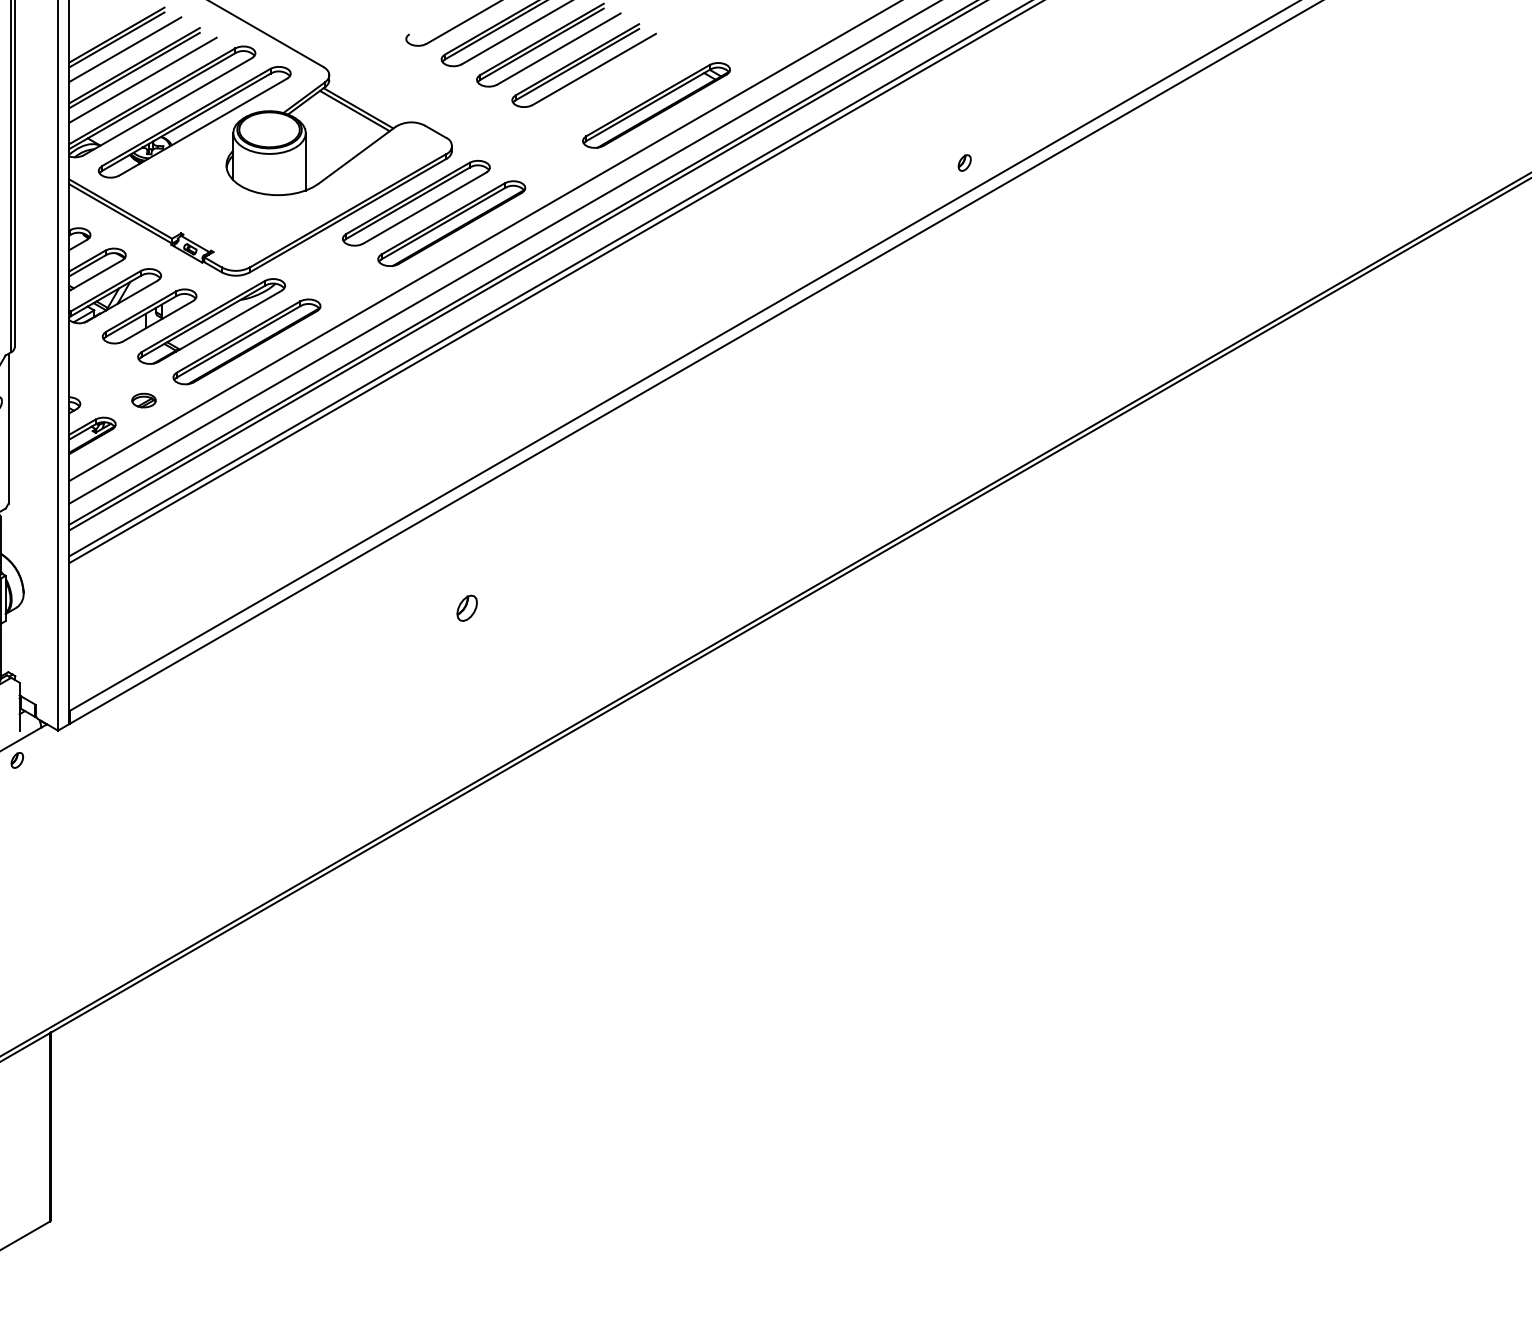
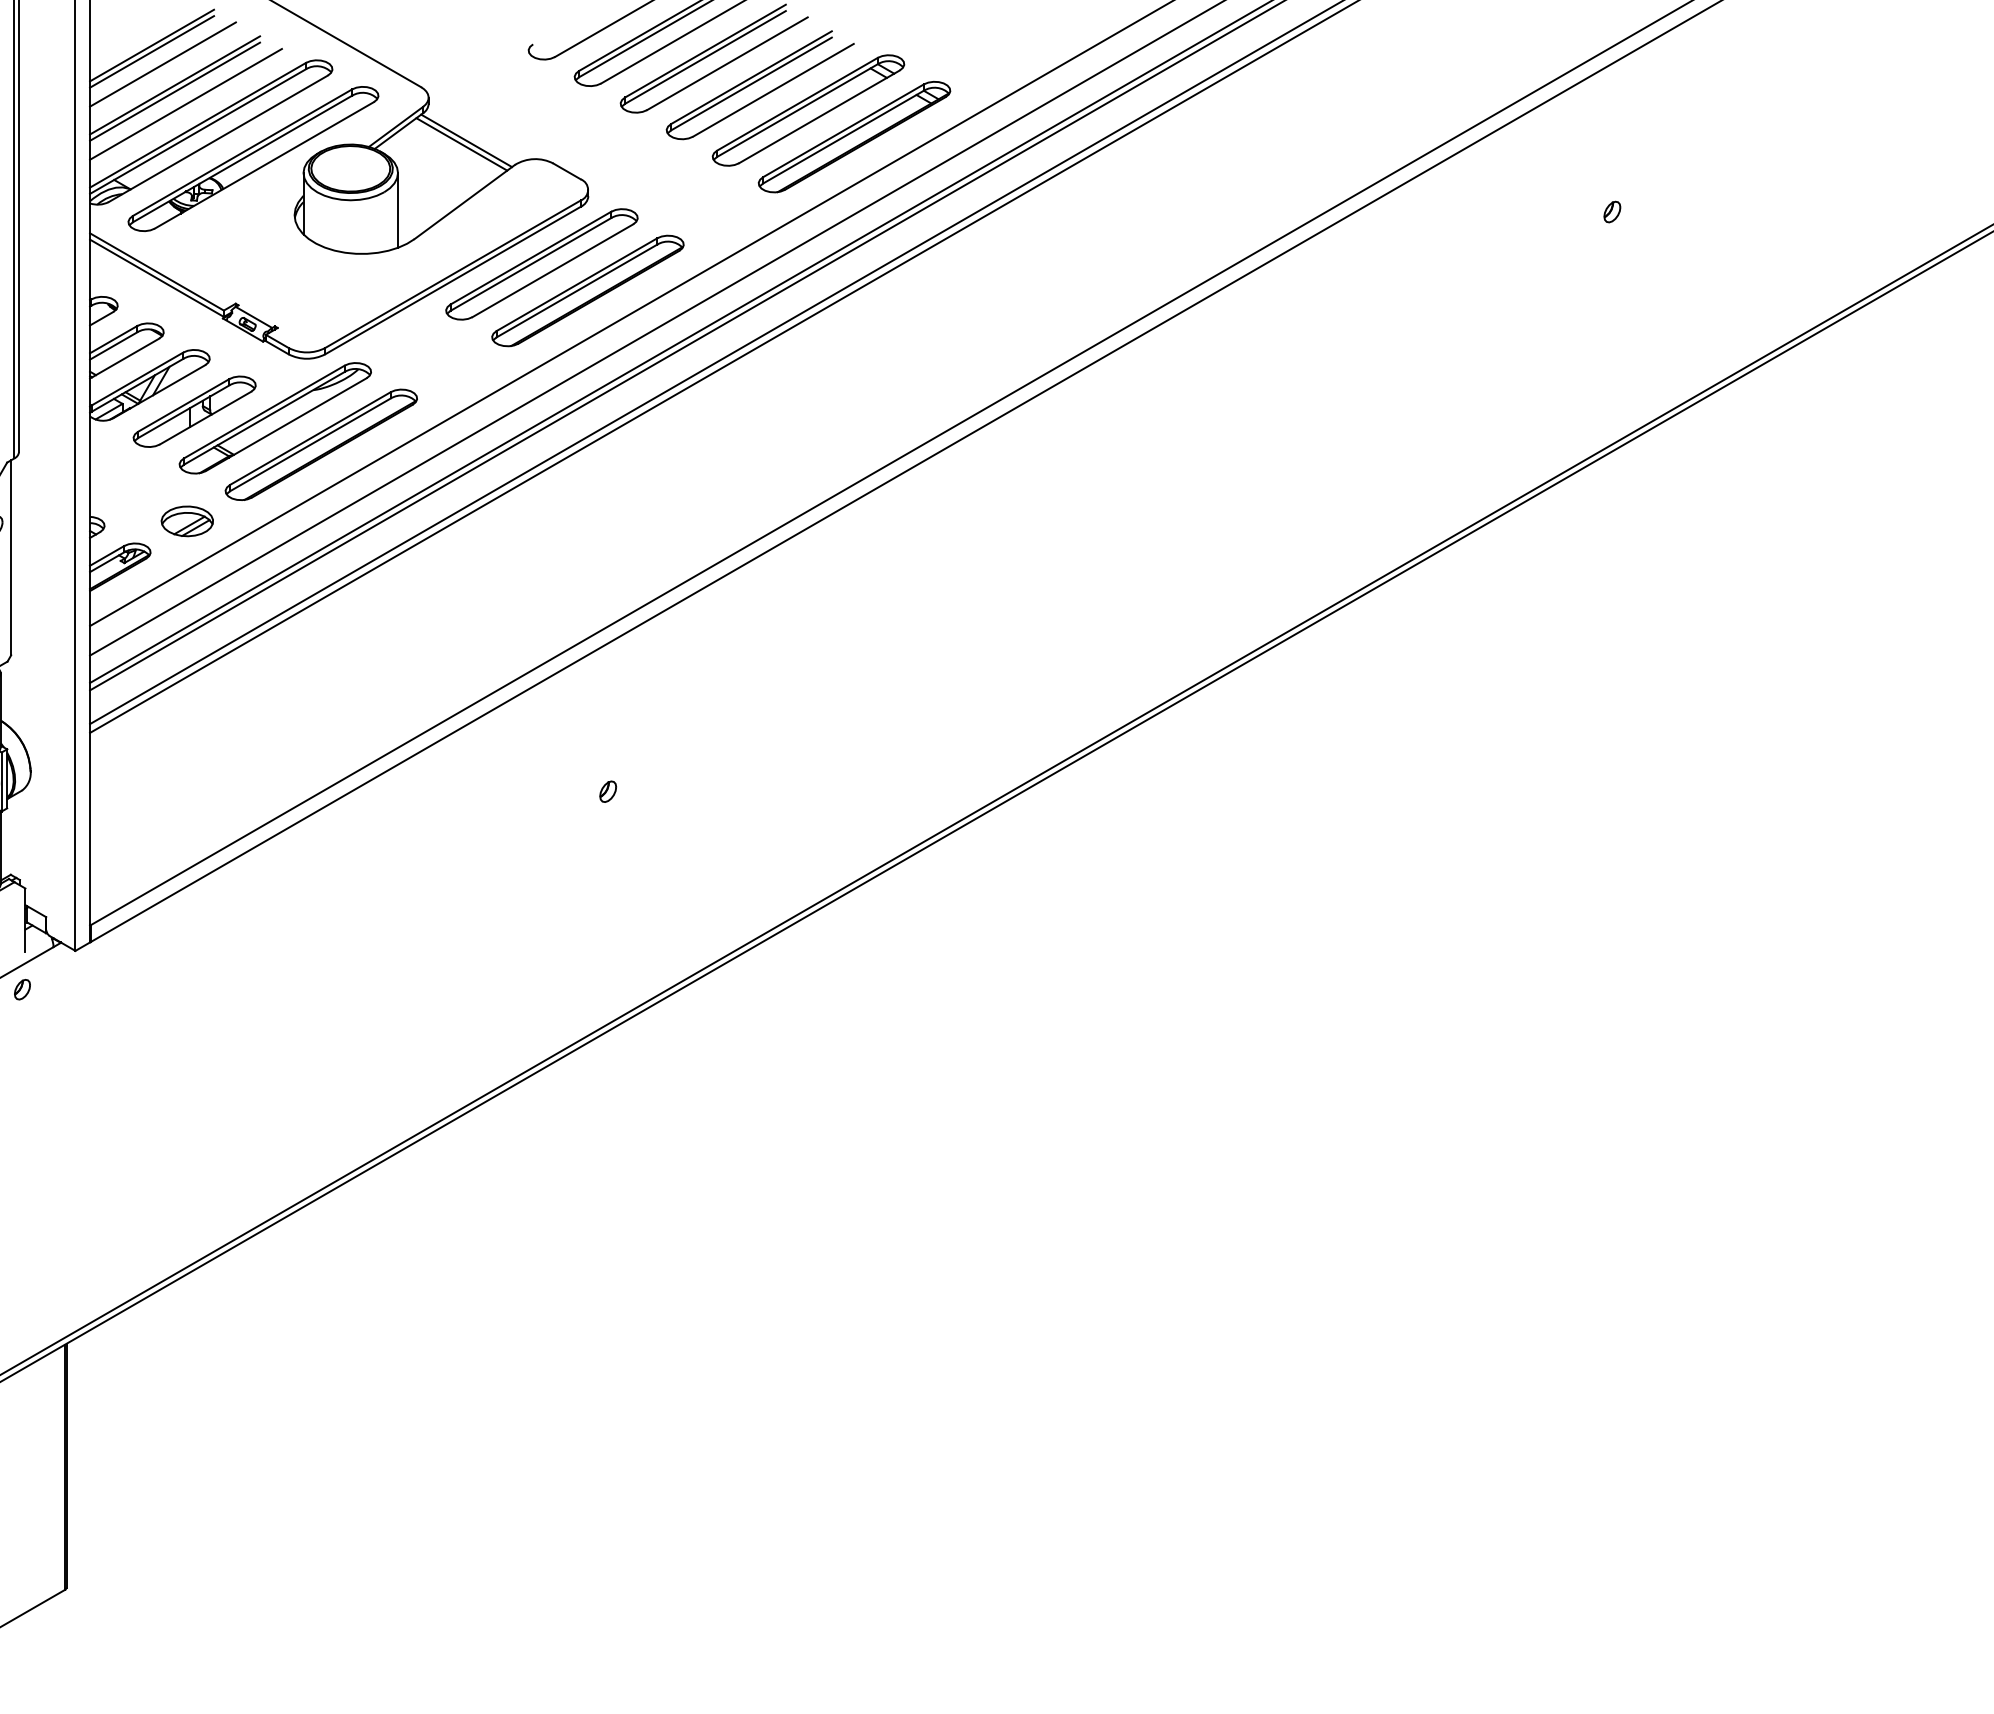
part: (620, 84) -> (807, 109), added
part: (964, 162) -> (1612, 211), moved
part: (143, 400) -> (186, 521), size x1.67
part: (467, 608) -> (608, 791), size x0.62

